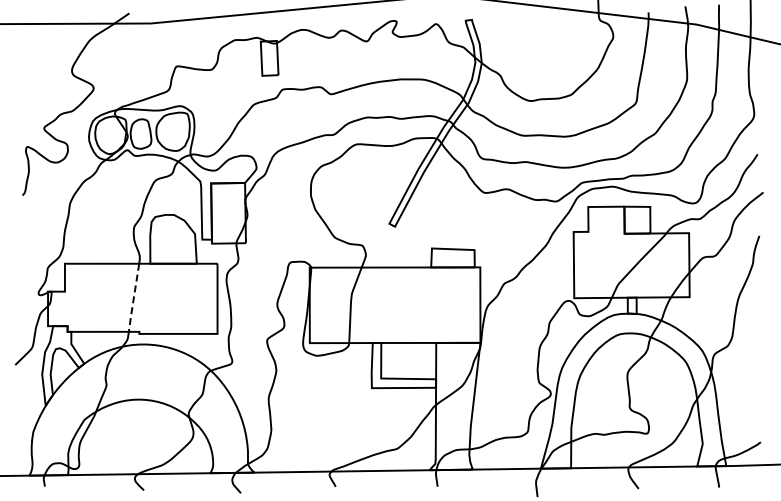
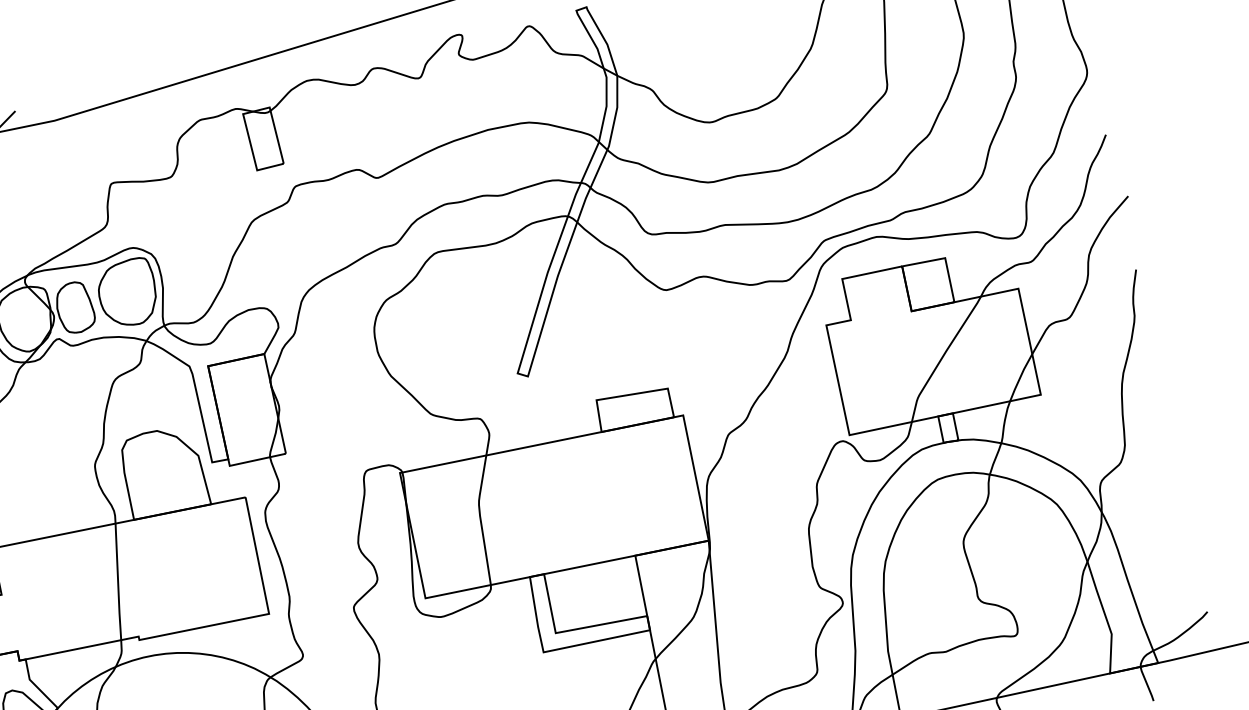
line: (133, 298) -> (117, 583), dashed -> solid

